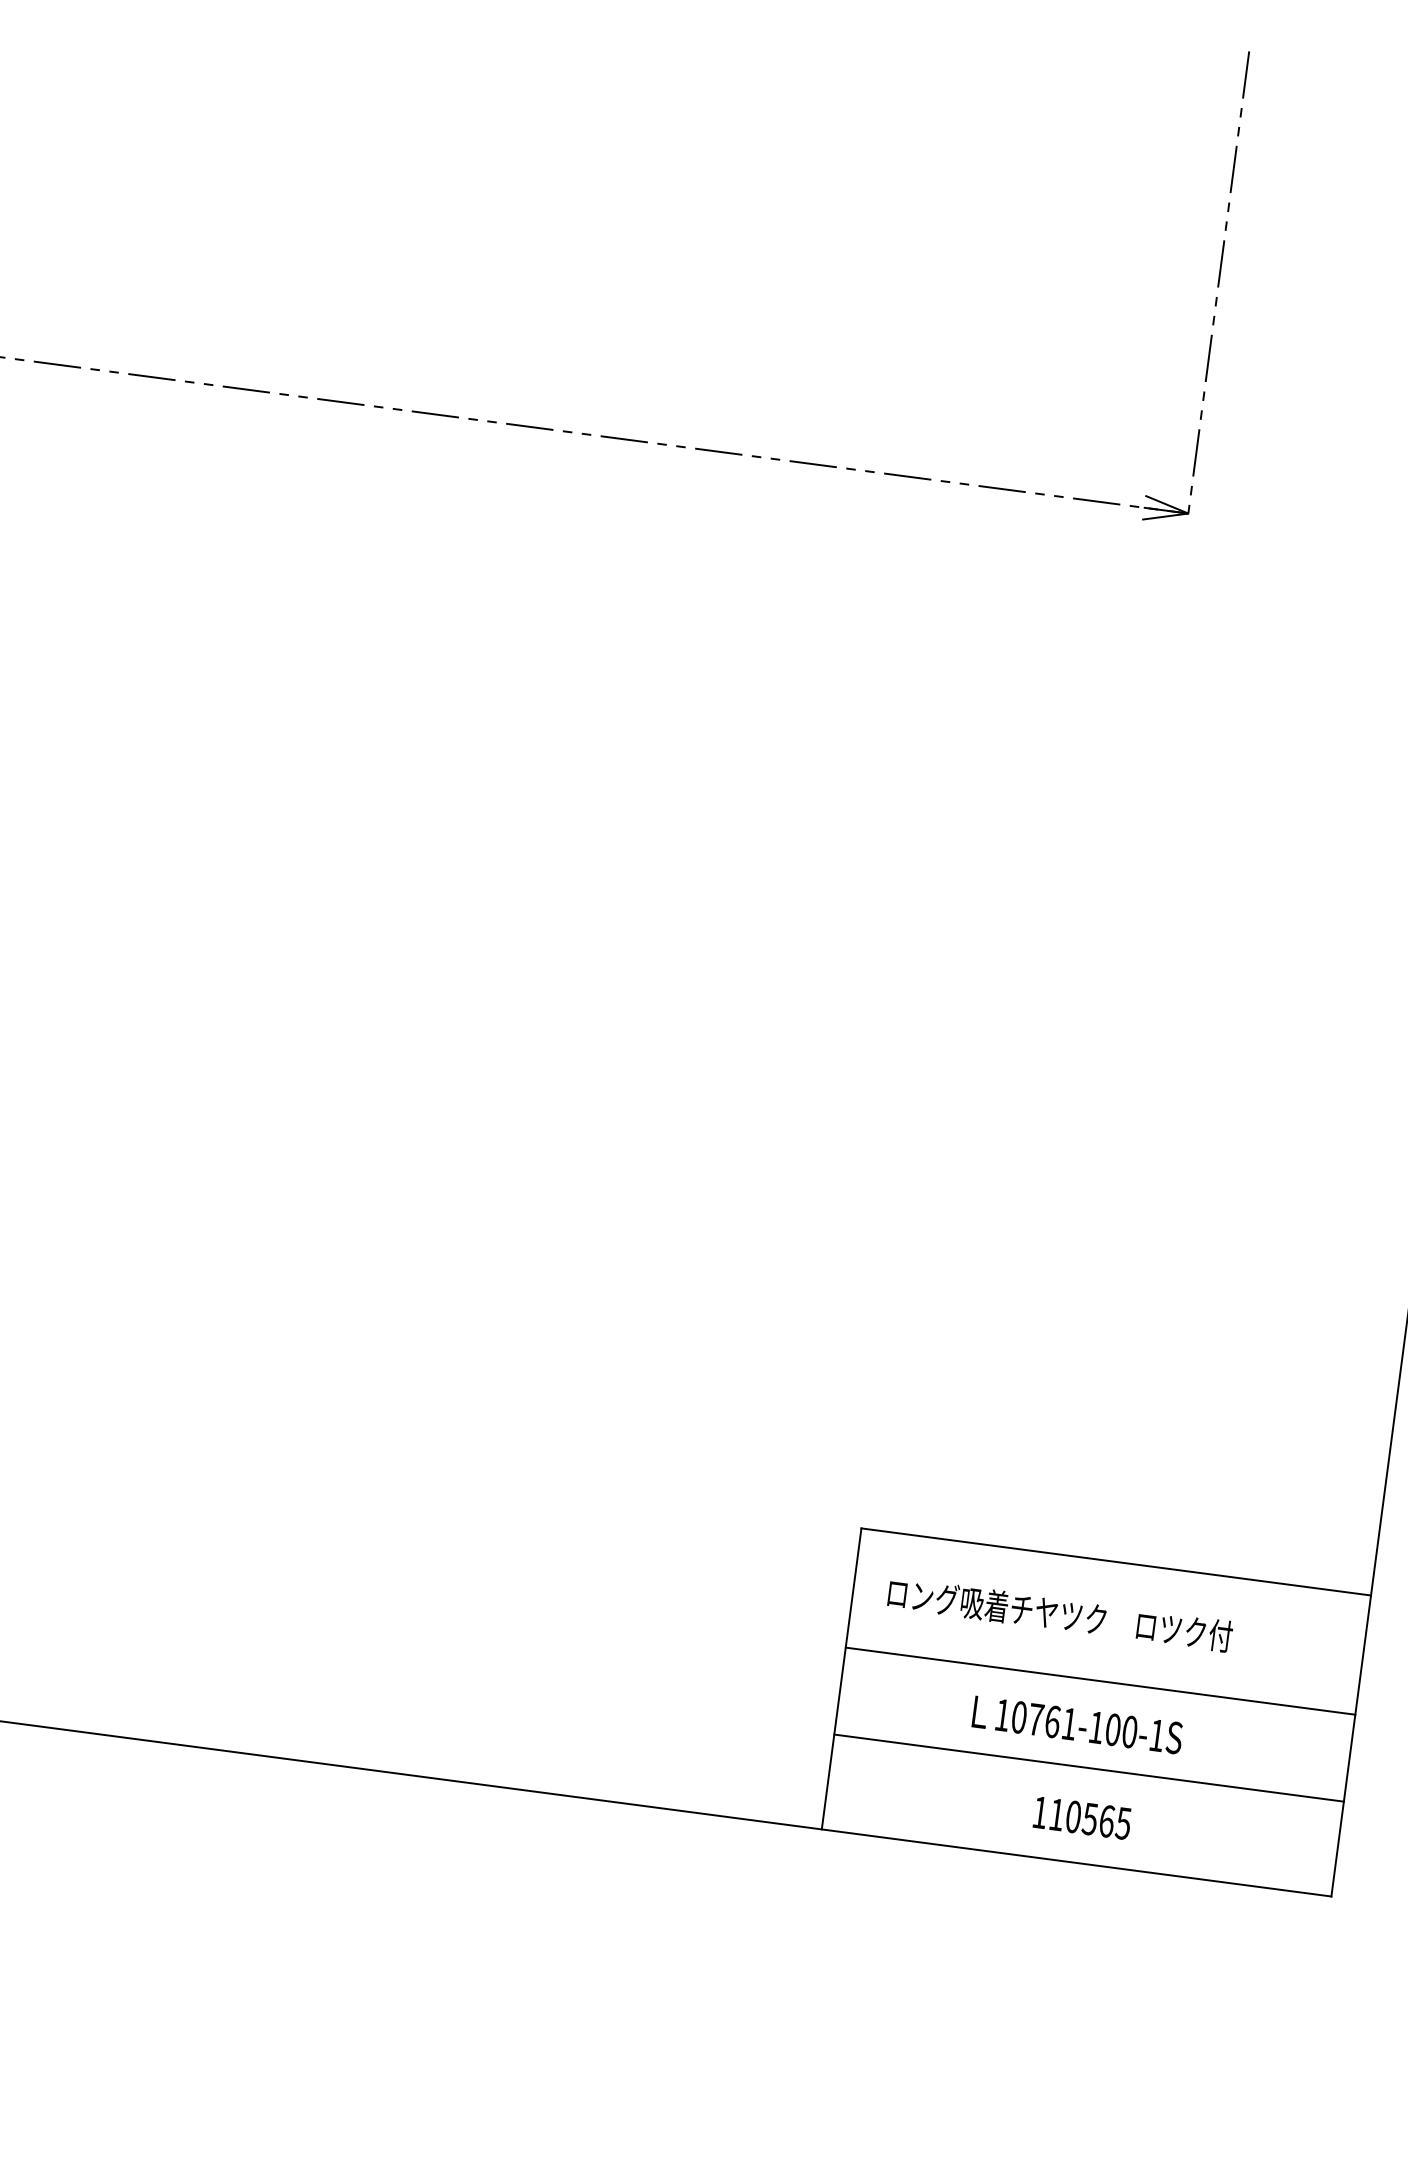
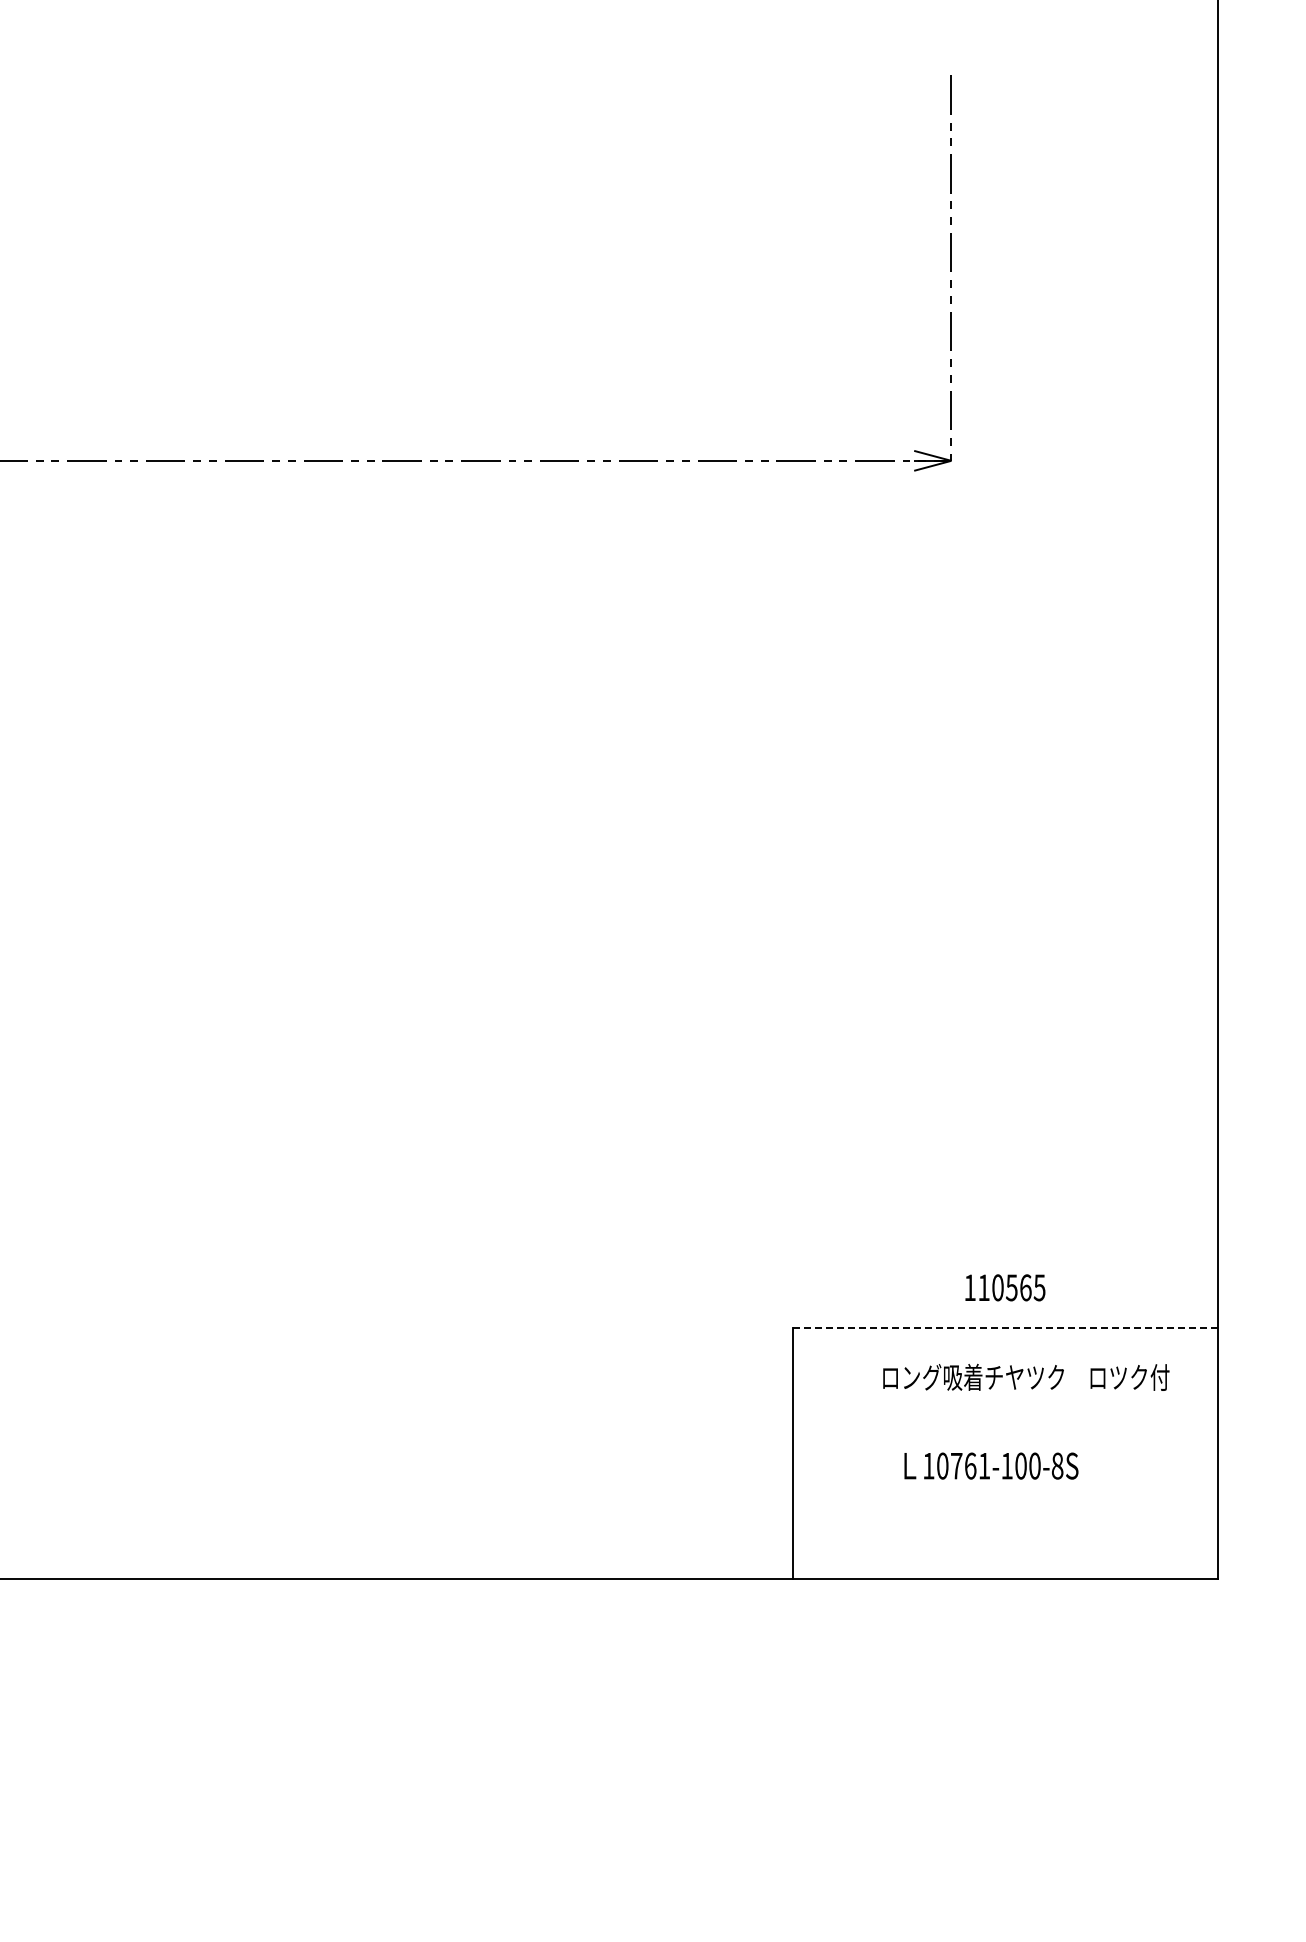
line: (1116, 1562) -> (1005, 1328), solid -> dashed
text: (1060, 1613) -> (1026, 1376), moved
line: (1099, 1680) -> (1004, 1427), removed
text: (1157, 1734) -> (1057, 1465), 10761-100-1S -> 10761-100-8S
line: (1087, 1768) -> (1004, 1500), removed
text: (1082, 1817) -> (1005, 1287), moved

